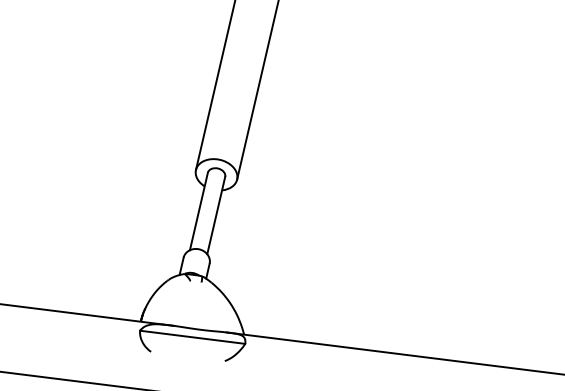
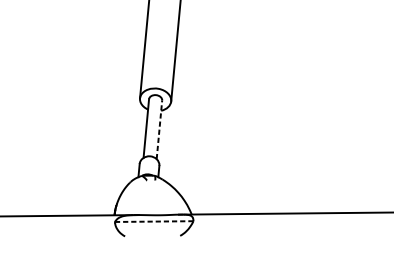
line: (216, 215) -> (159, 129), solid -> dashed
line: (192, 337) -> (154, 221), solid -> dashed

